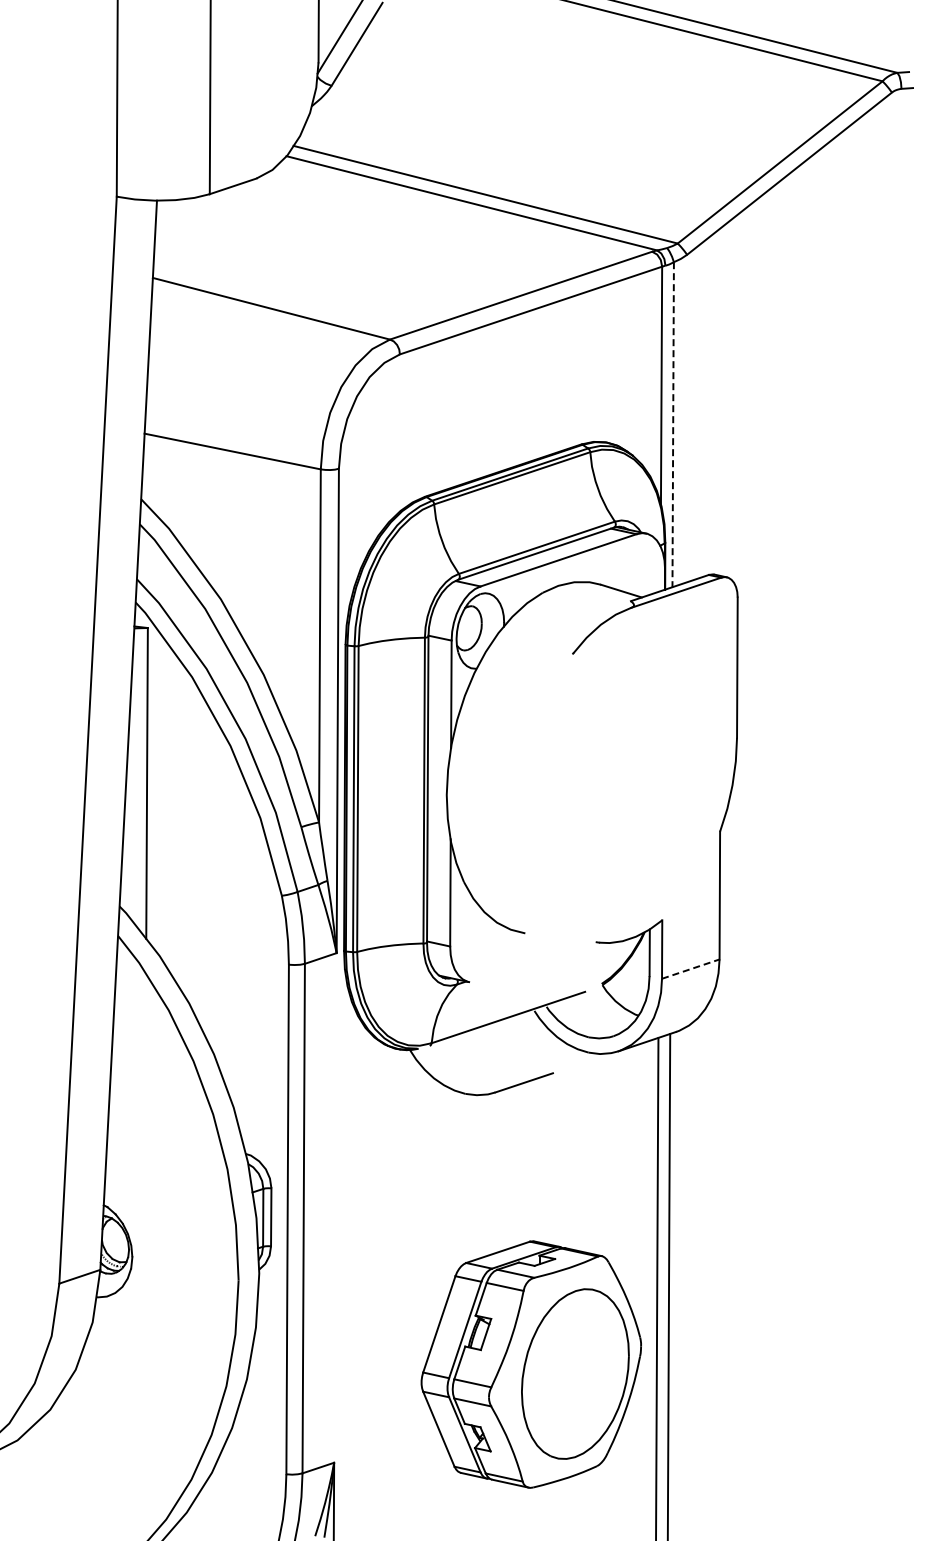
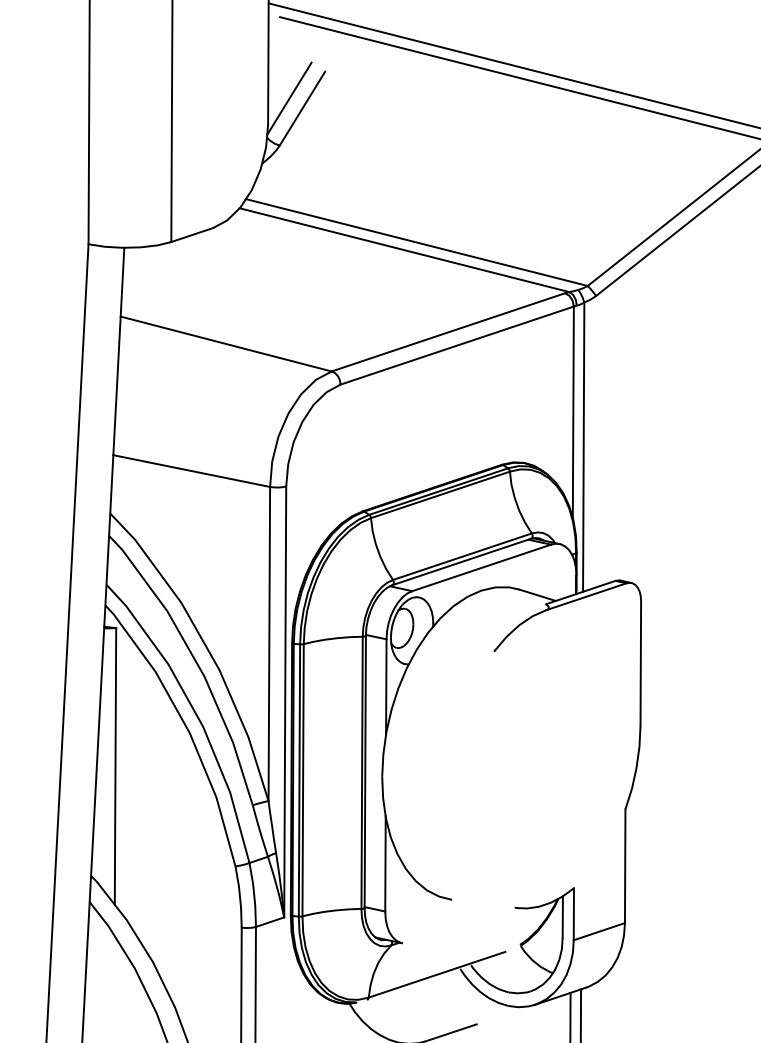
line: (673, 425) -> (583, 447), dashed -> solid
line: (691, 968) -> (599, 931), dashed -> solid

